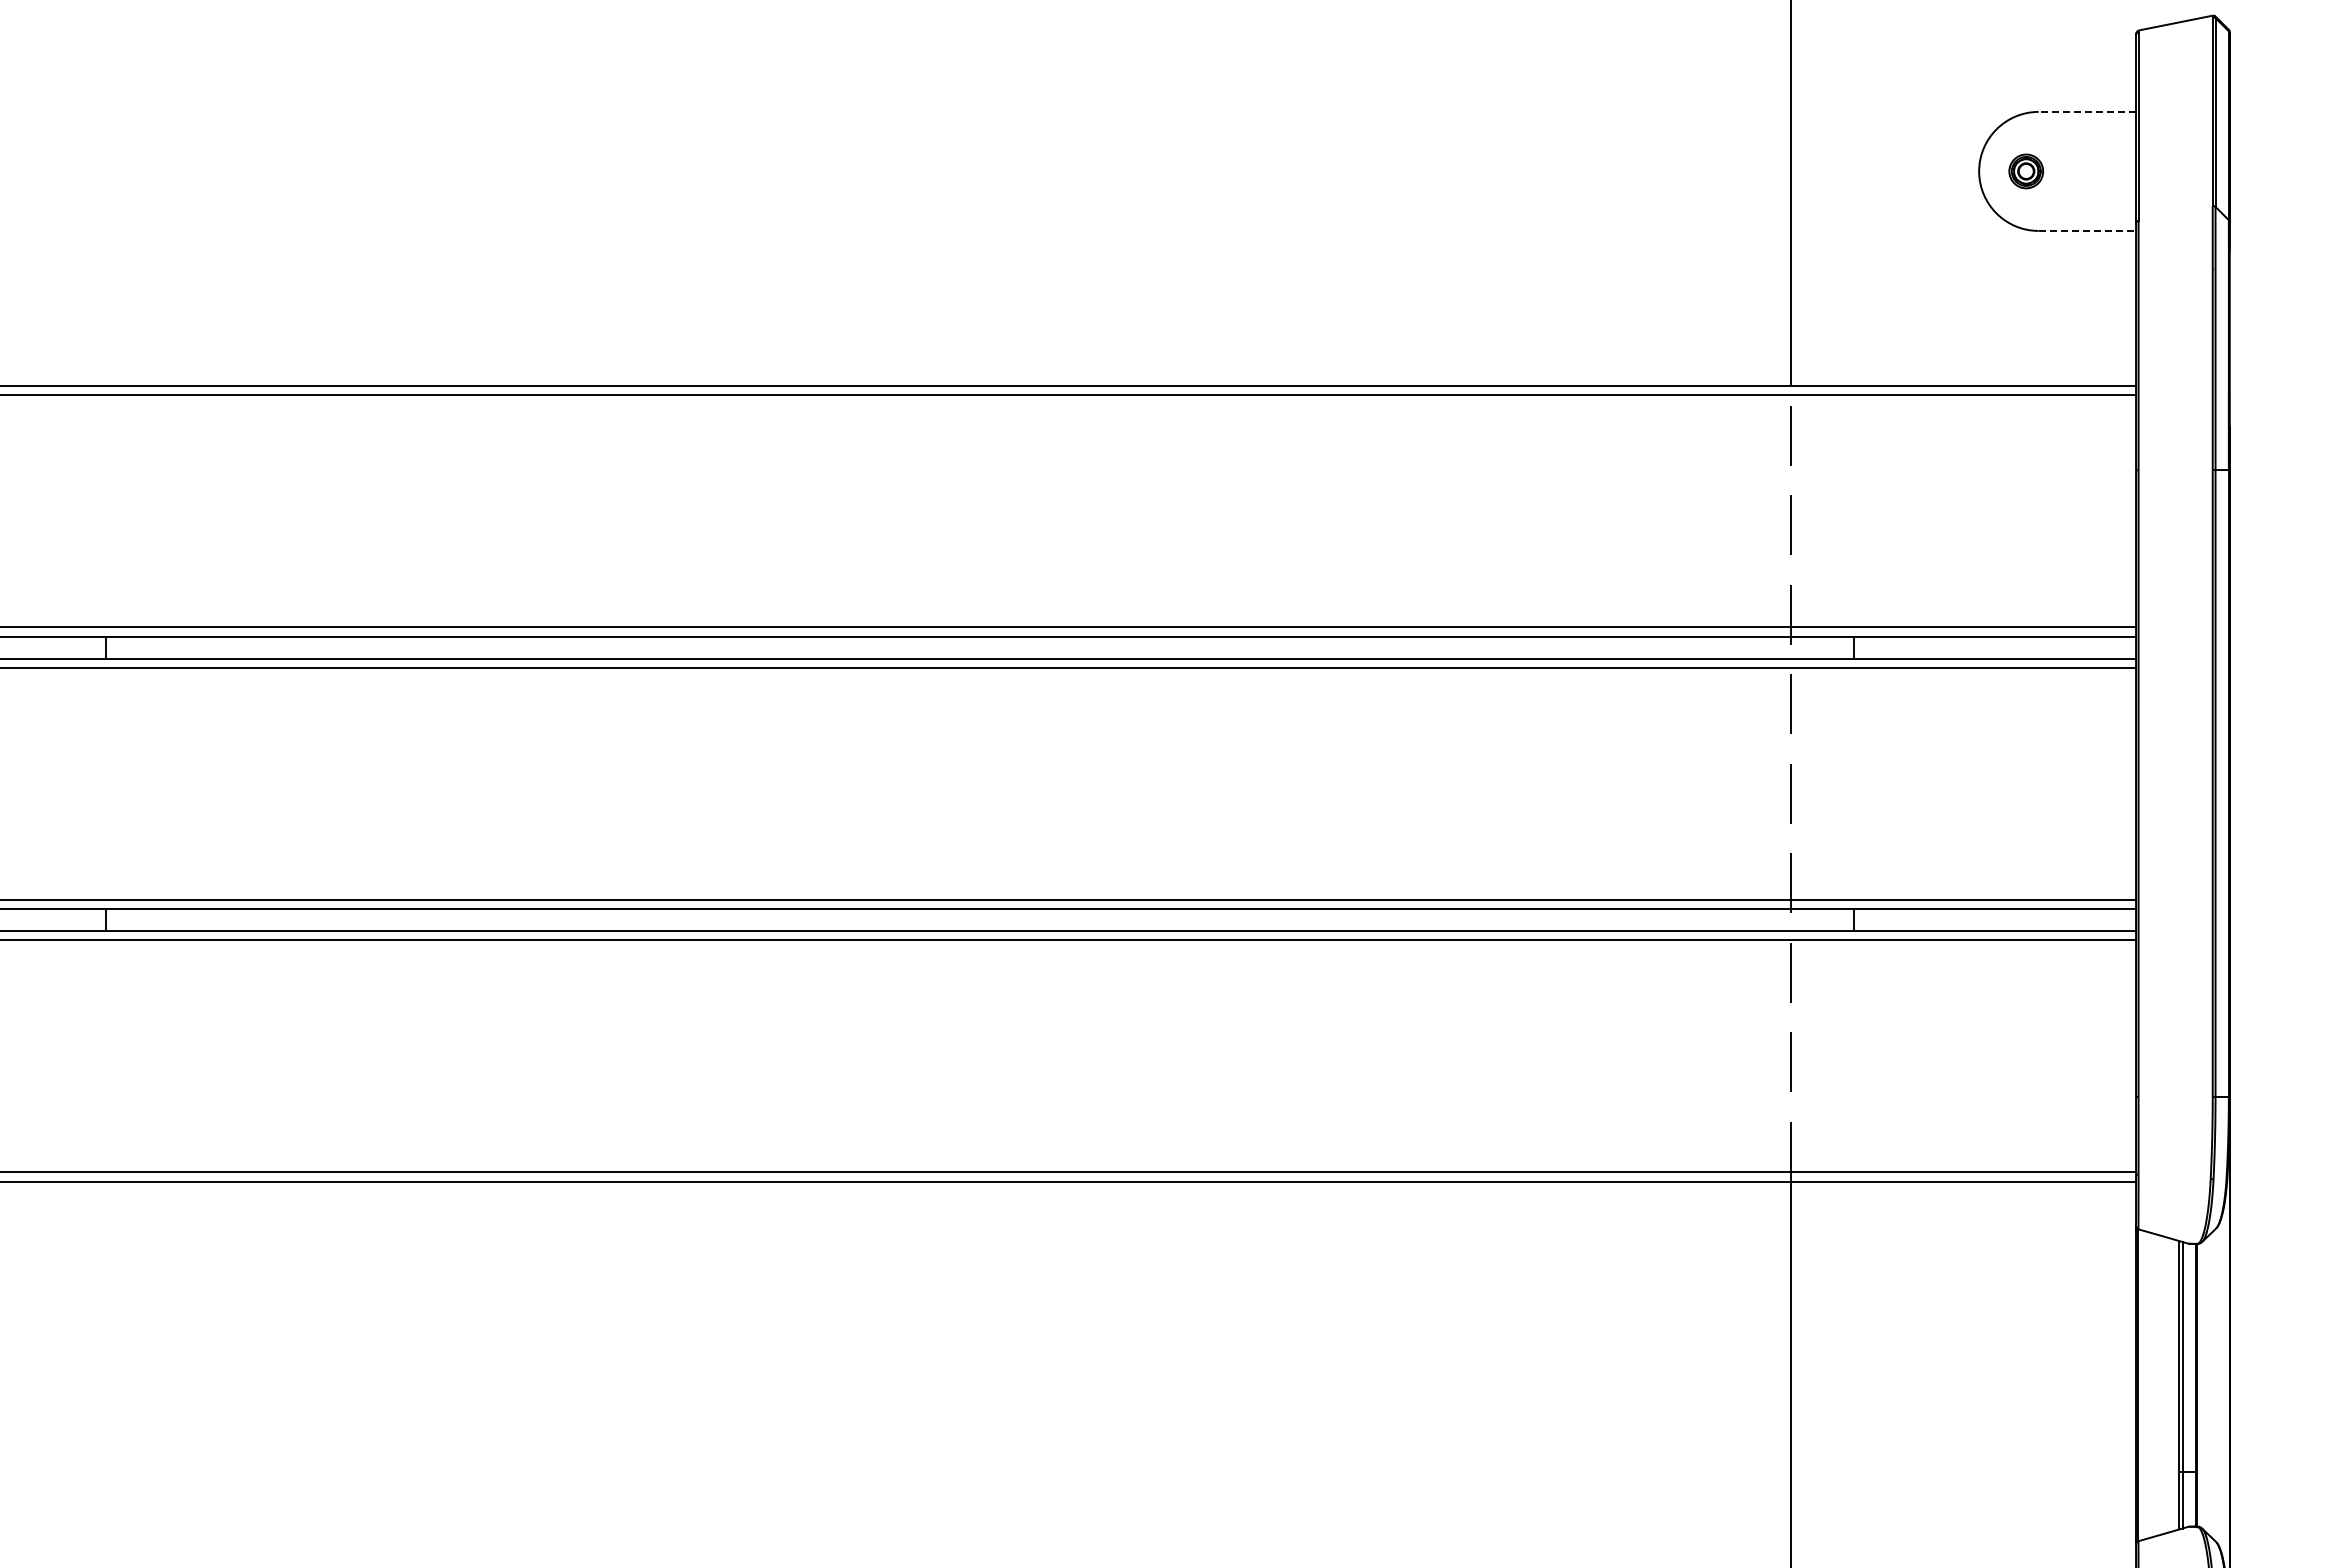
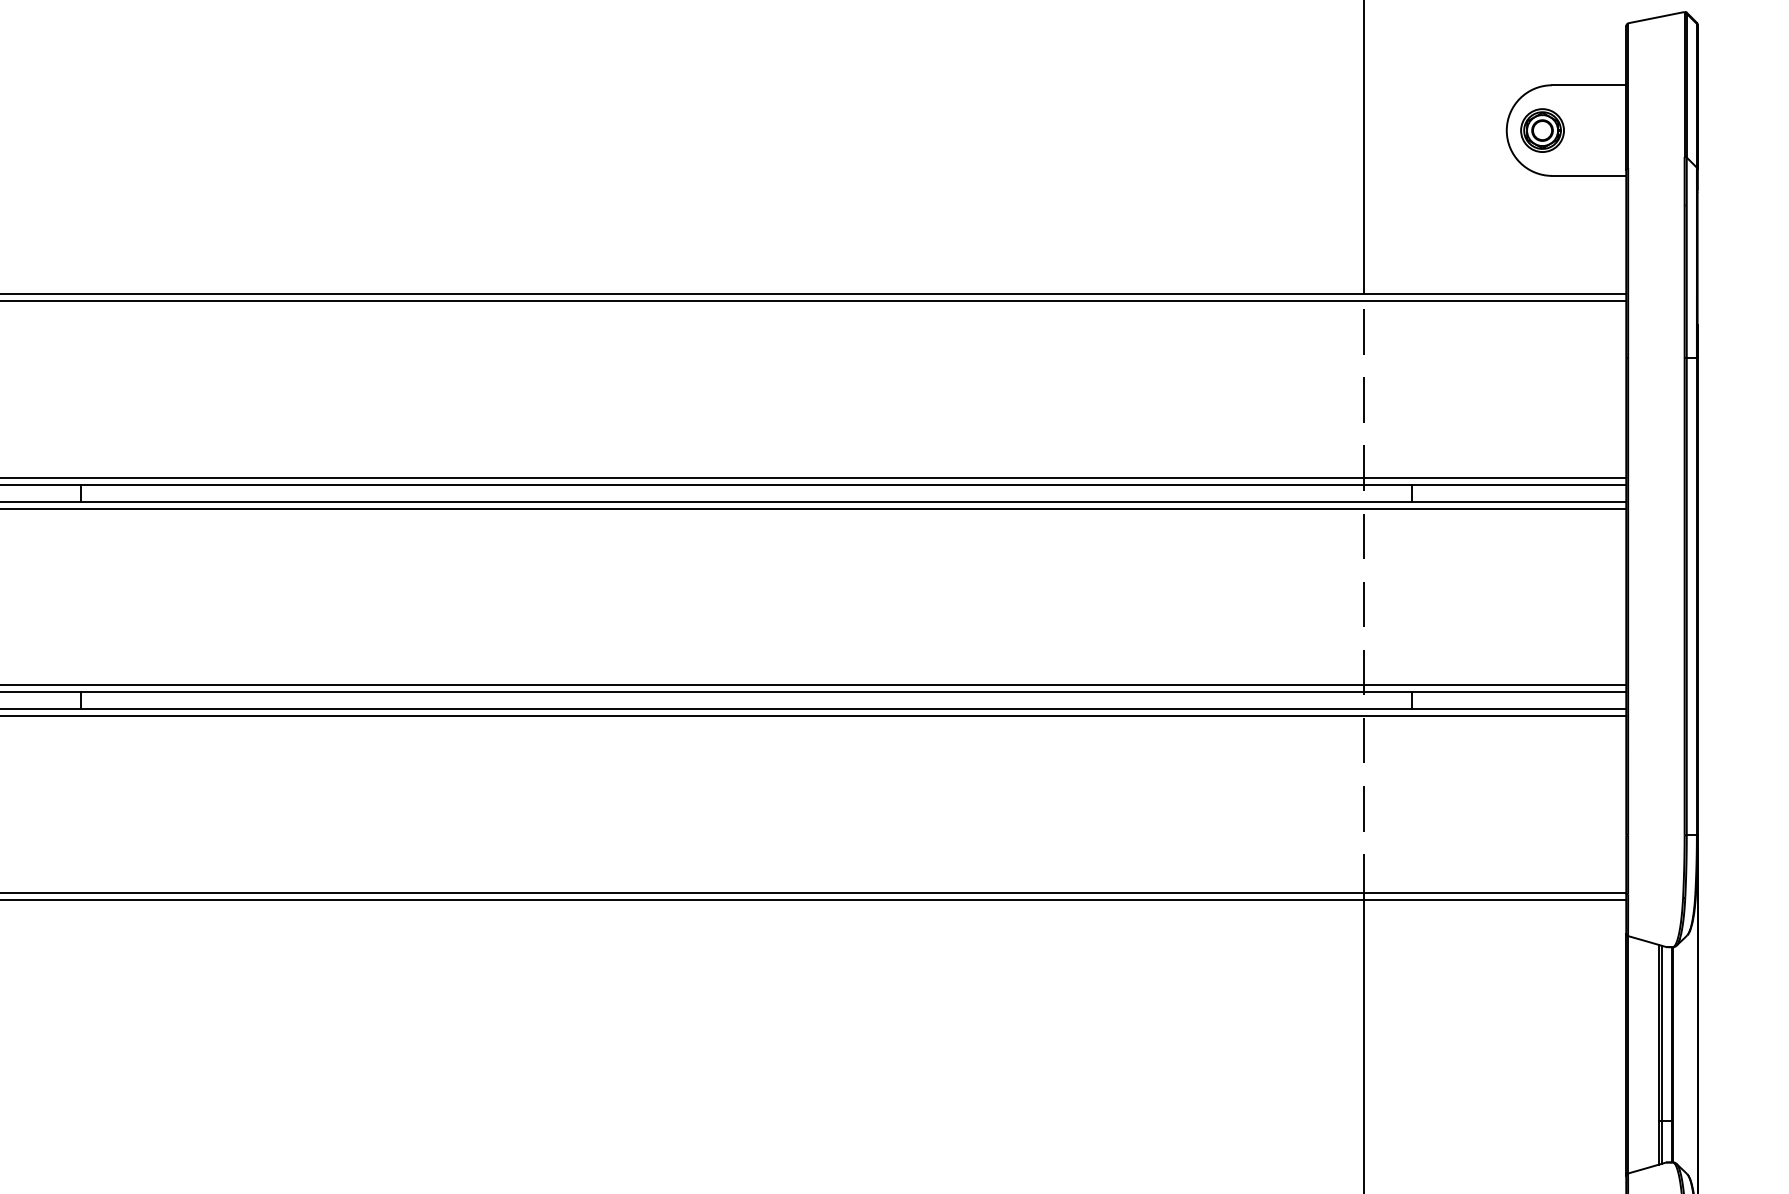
line: (2087, 111) -> (1589, 84), dashed -> solid
part: (2026, 171) -> (1542, 130), size x1.67
line: (2087, 230) -> (1589, 175), dashed -> solid

